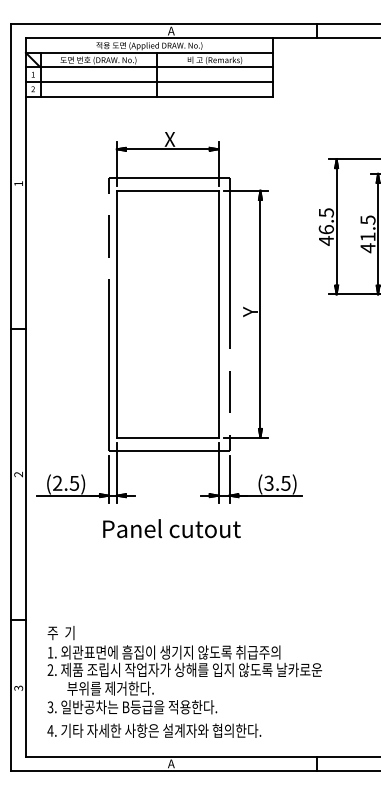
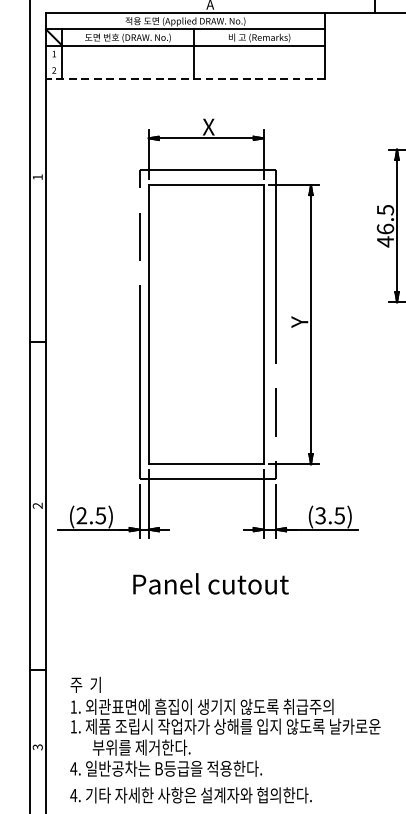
line: (149, 82) -> (185, 62), removed
line: (149, 96) -> (185, 78), solid -> dashed
text: (171, 528) -> (210, 583), moved
text: (50, 669) -> (73, 726), 2. -> 1.
text: (50, 707) -> (73, 769), 3. -> 4.

